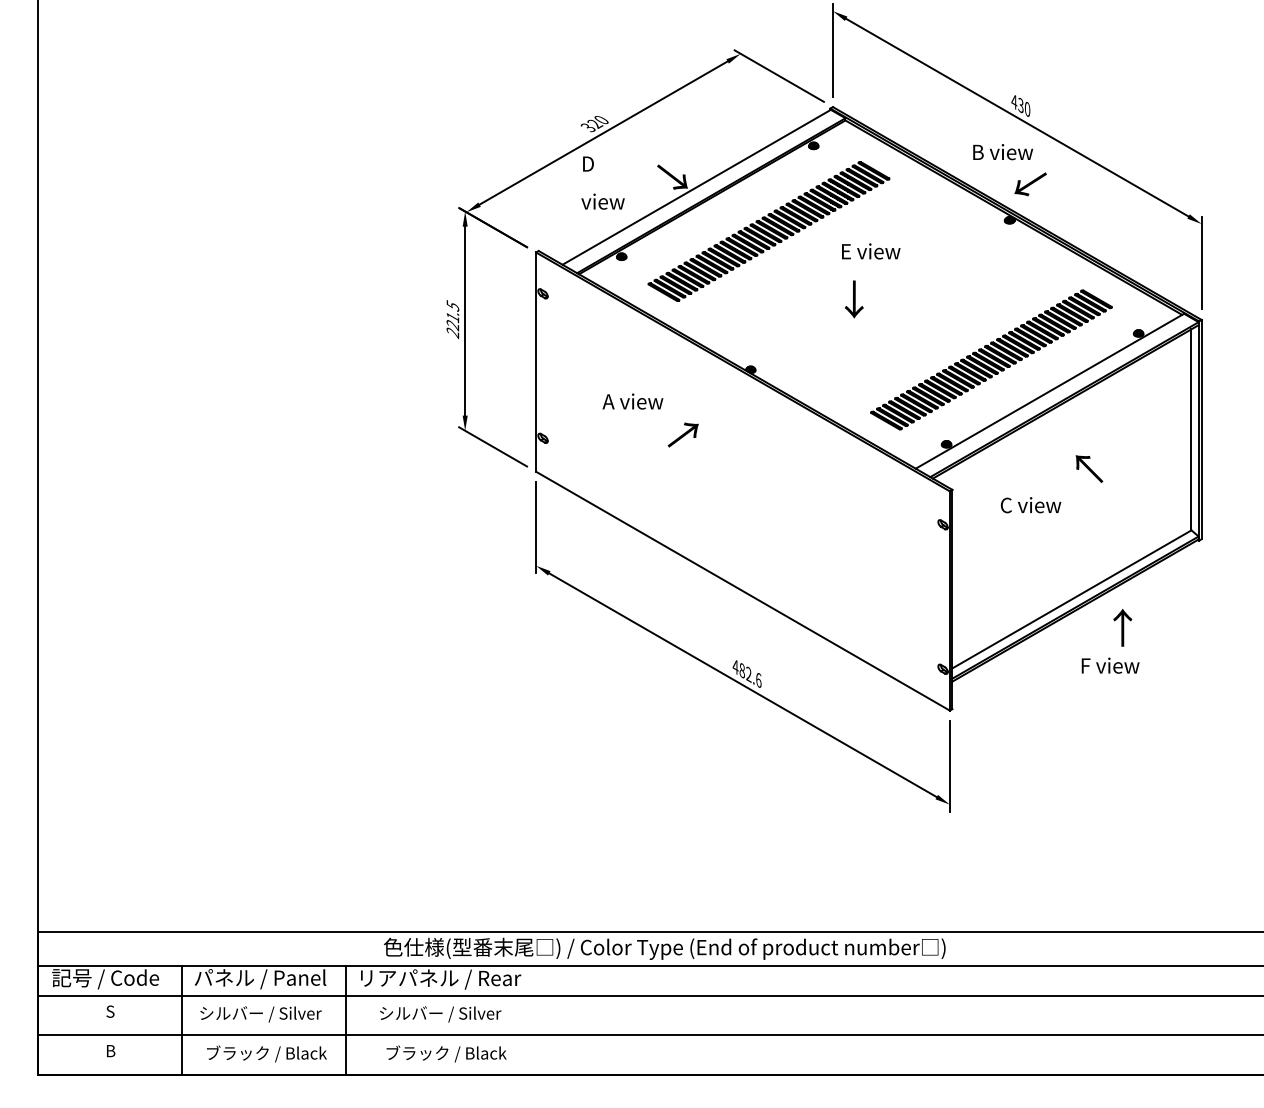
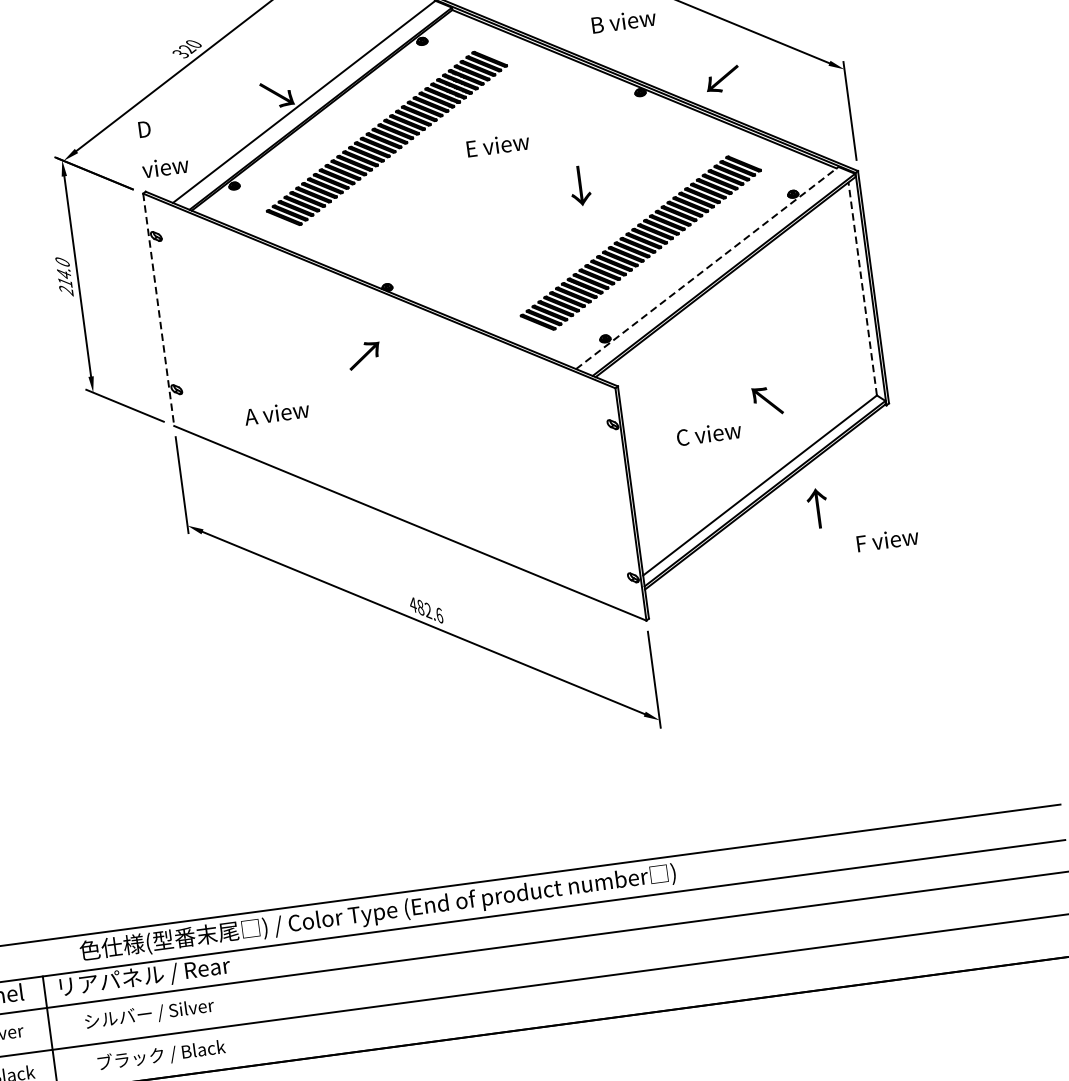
text: (602, 182) -> (162, 146), moved
text: (1030, 184) -> (722, 79), moved
text: (854, 299) -> (580, 186), moved
text: (452, 315) -> (63, 272), 221.5 -> 214.0
line: (536, 362) -> (159, 310), solid -> dashed
line: (1049, 391) -> (706, 268), solid -> dashed
text: (632, 401) -> (276, 413), moved
line: (1191, 429) -> (862, 288), solid -> dashed
text: (682, 434) -> (363, 355), moved
text: (1089, 468) -> (767, 400), moved
text: (1030, 505) -> (708, 434), moved
text: (1110, 665) -> (887, 539), moved

